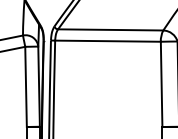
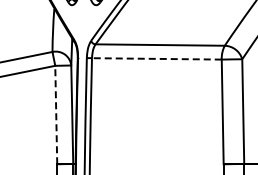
line: (107, 40) -> (156, 58), solid -> dashed
line: (26, 86) -> (56, 114), solid -> dashed

